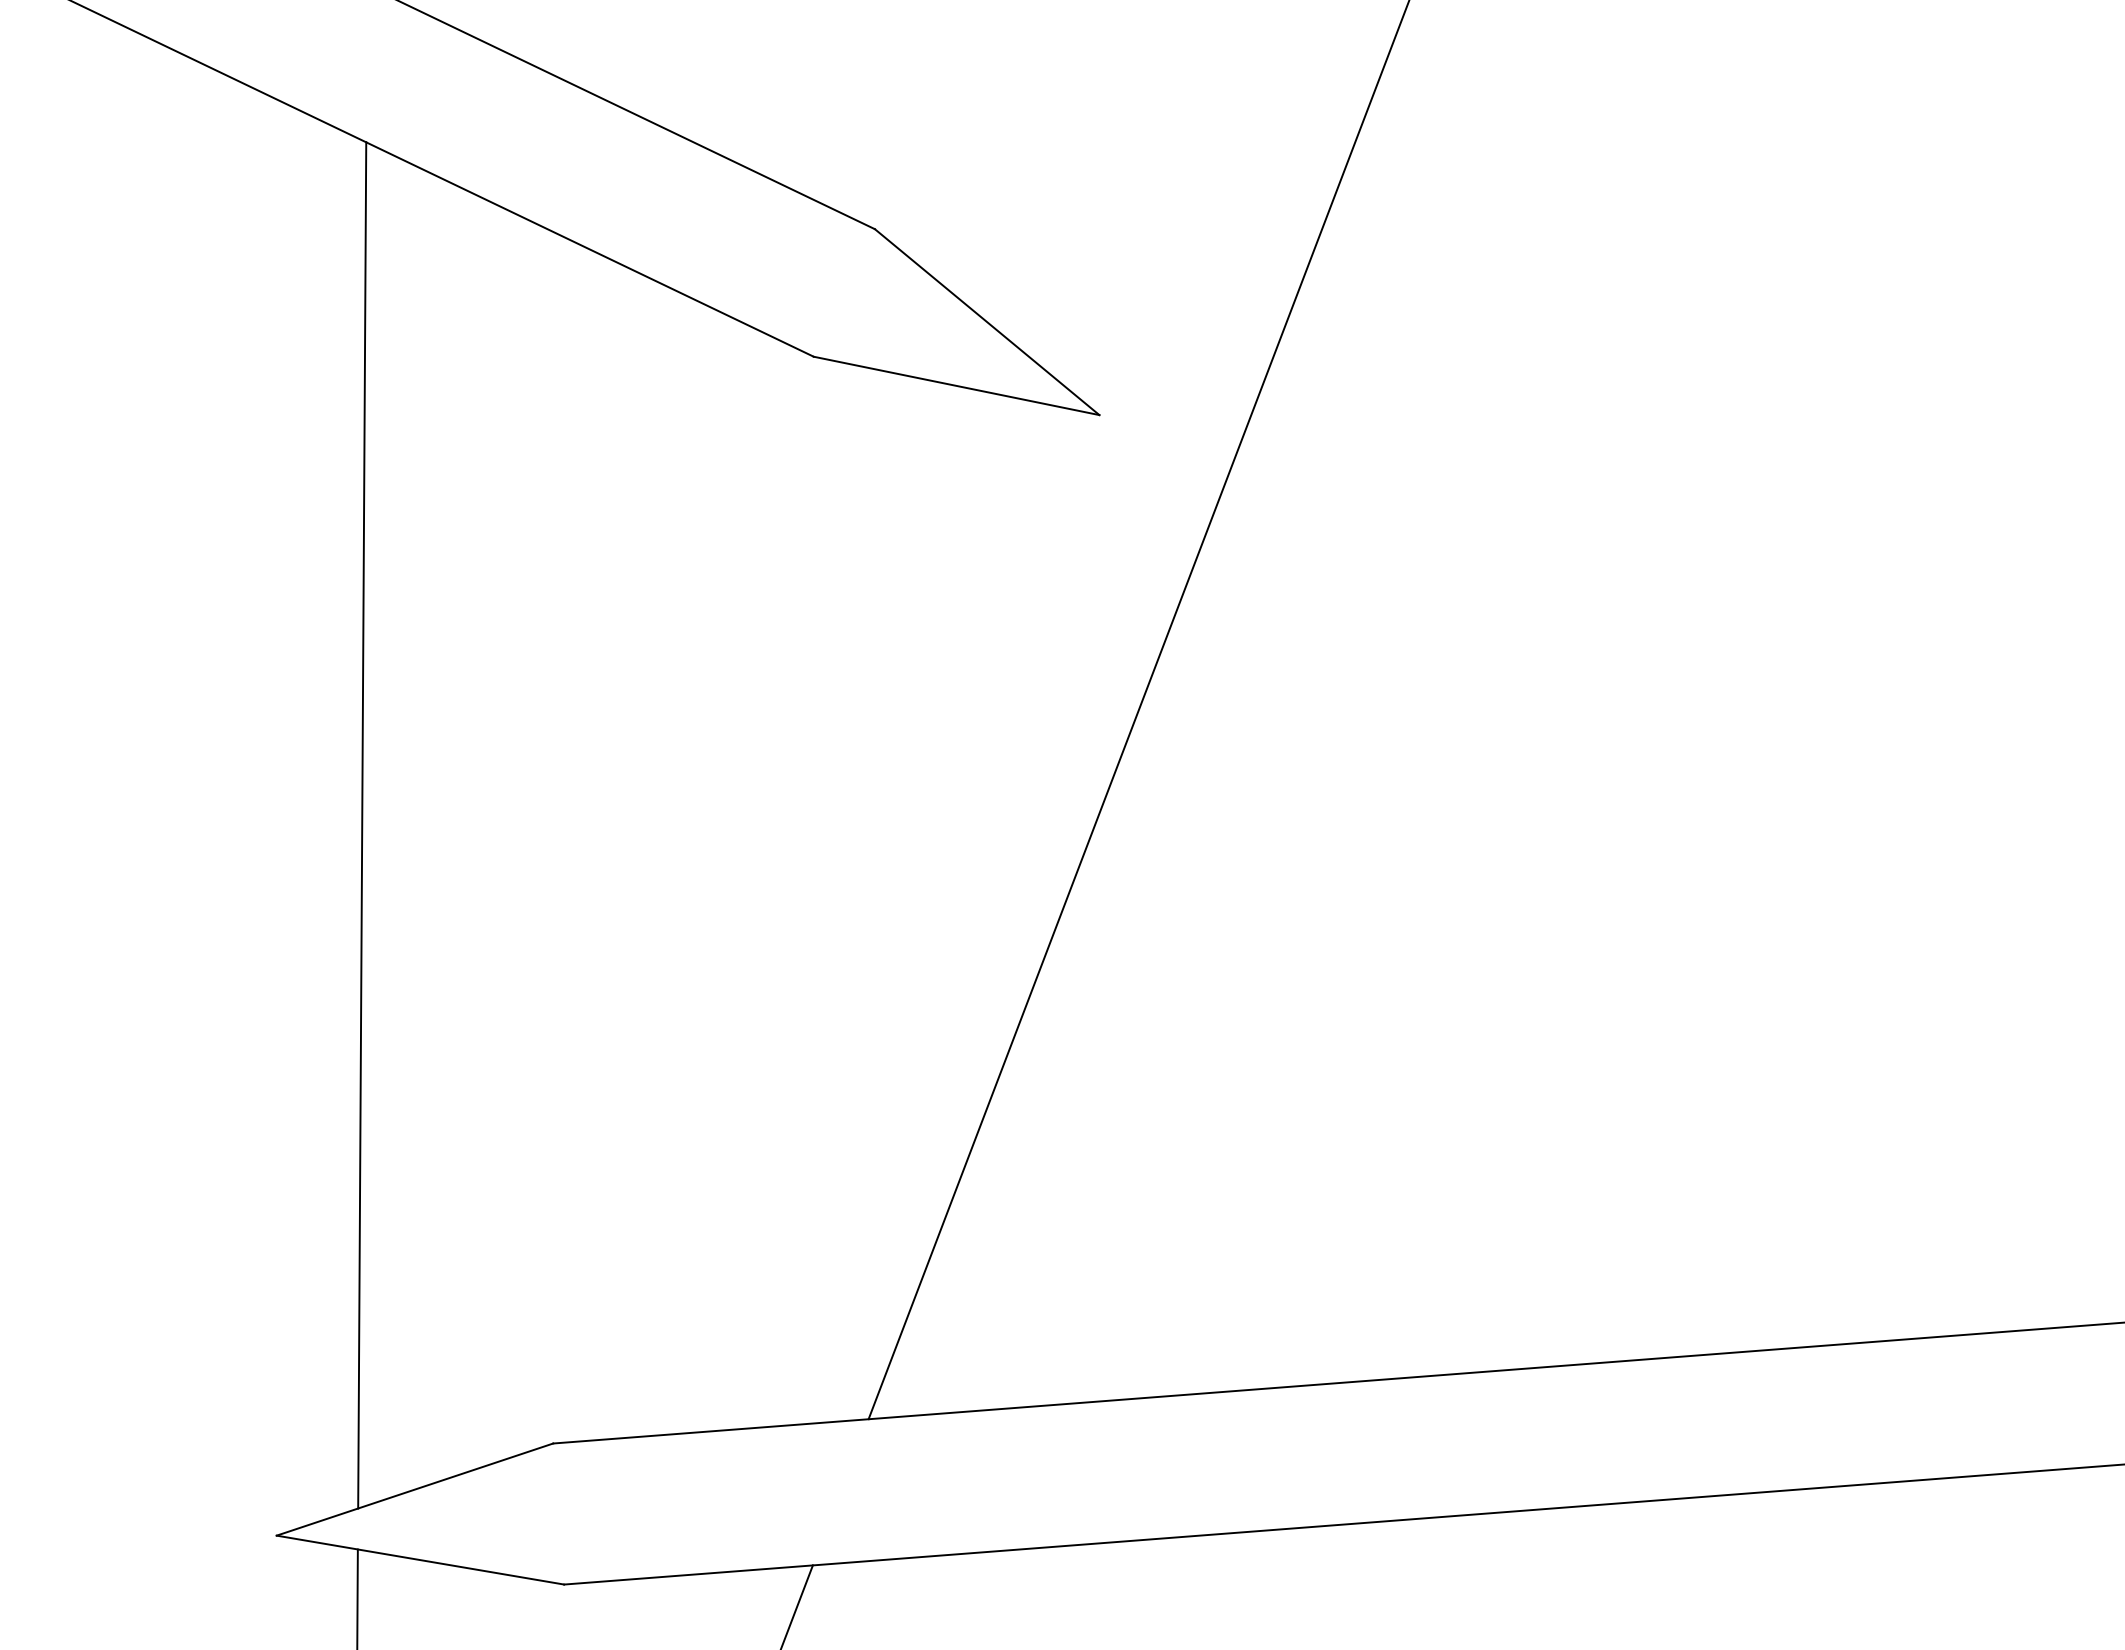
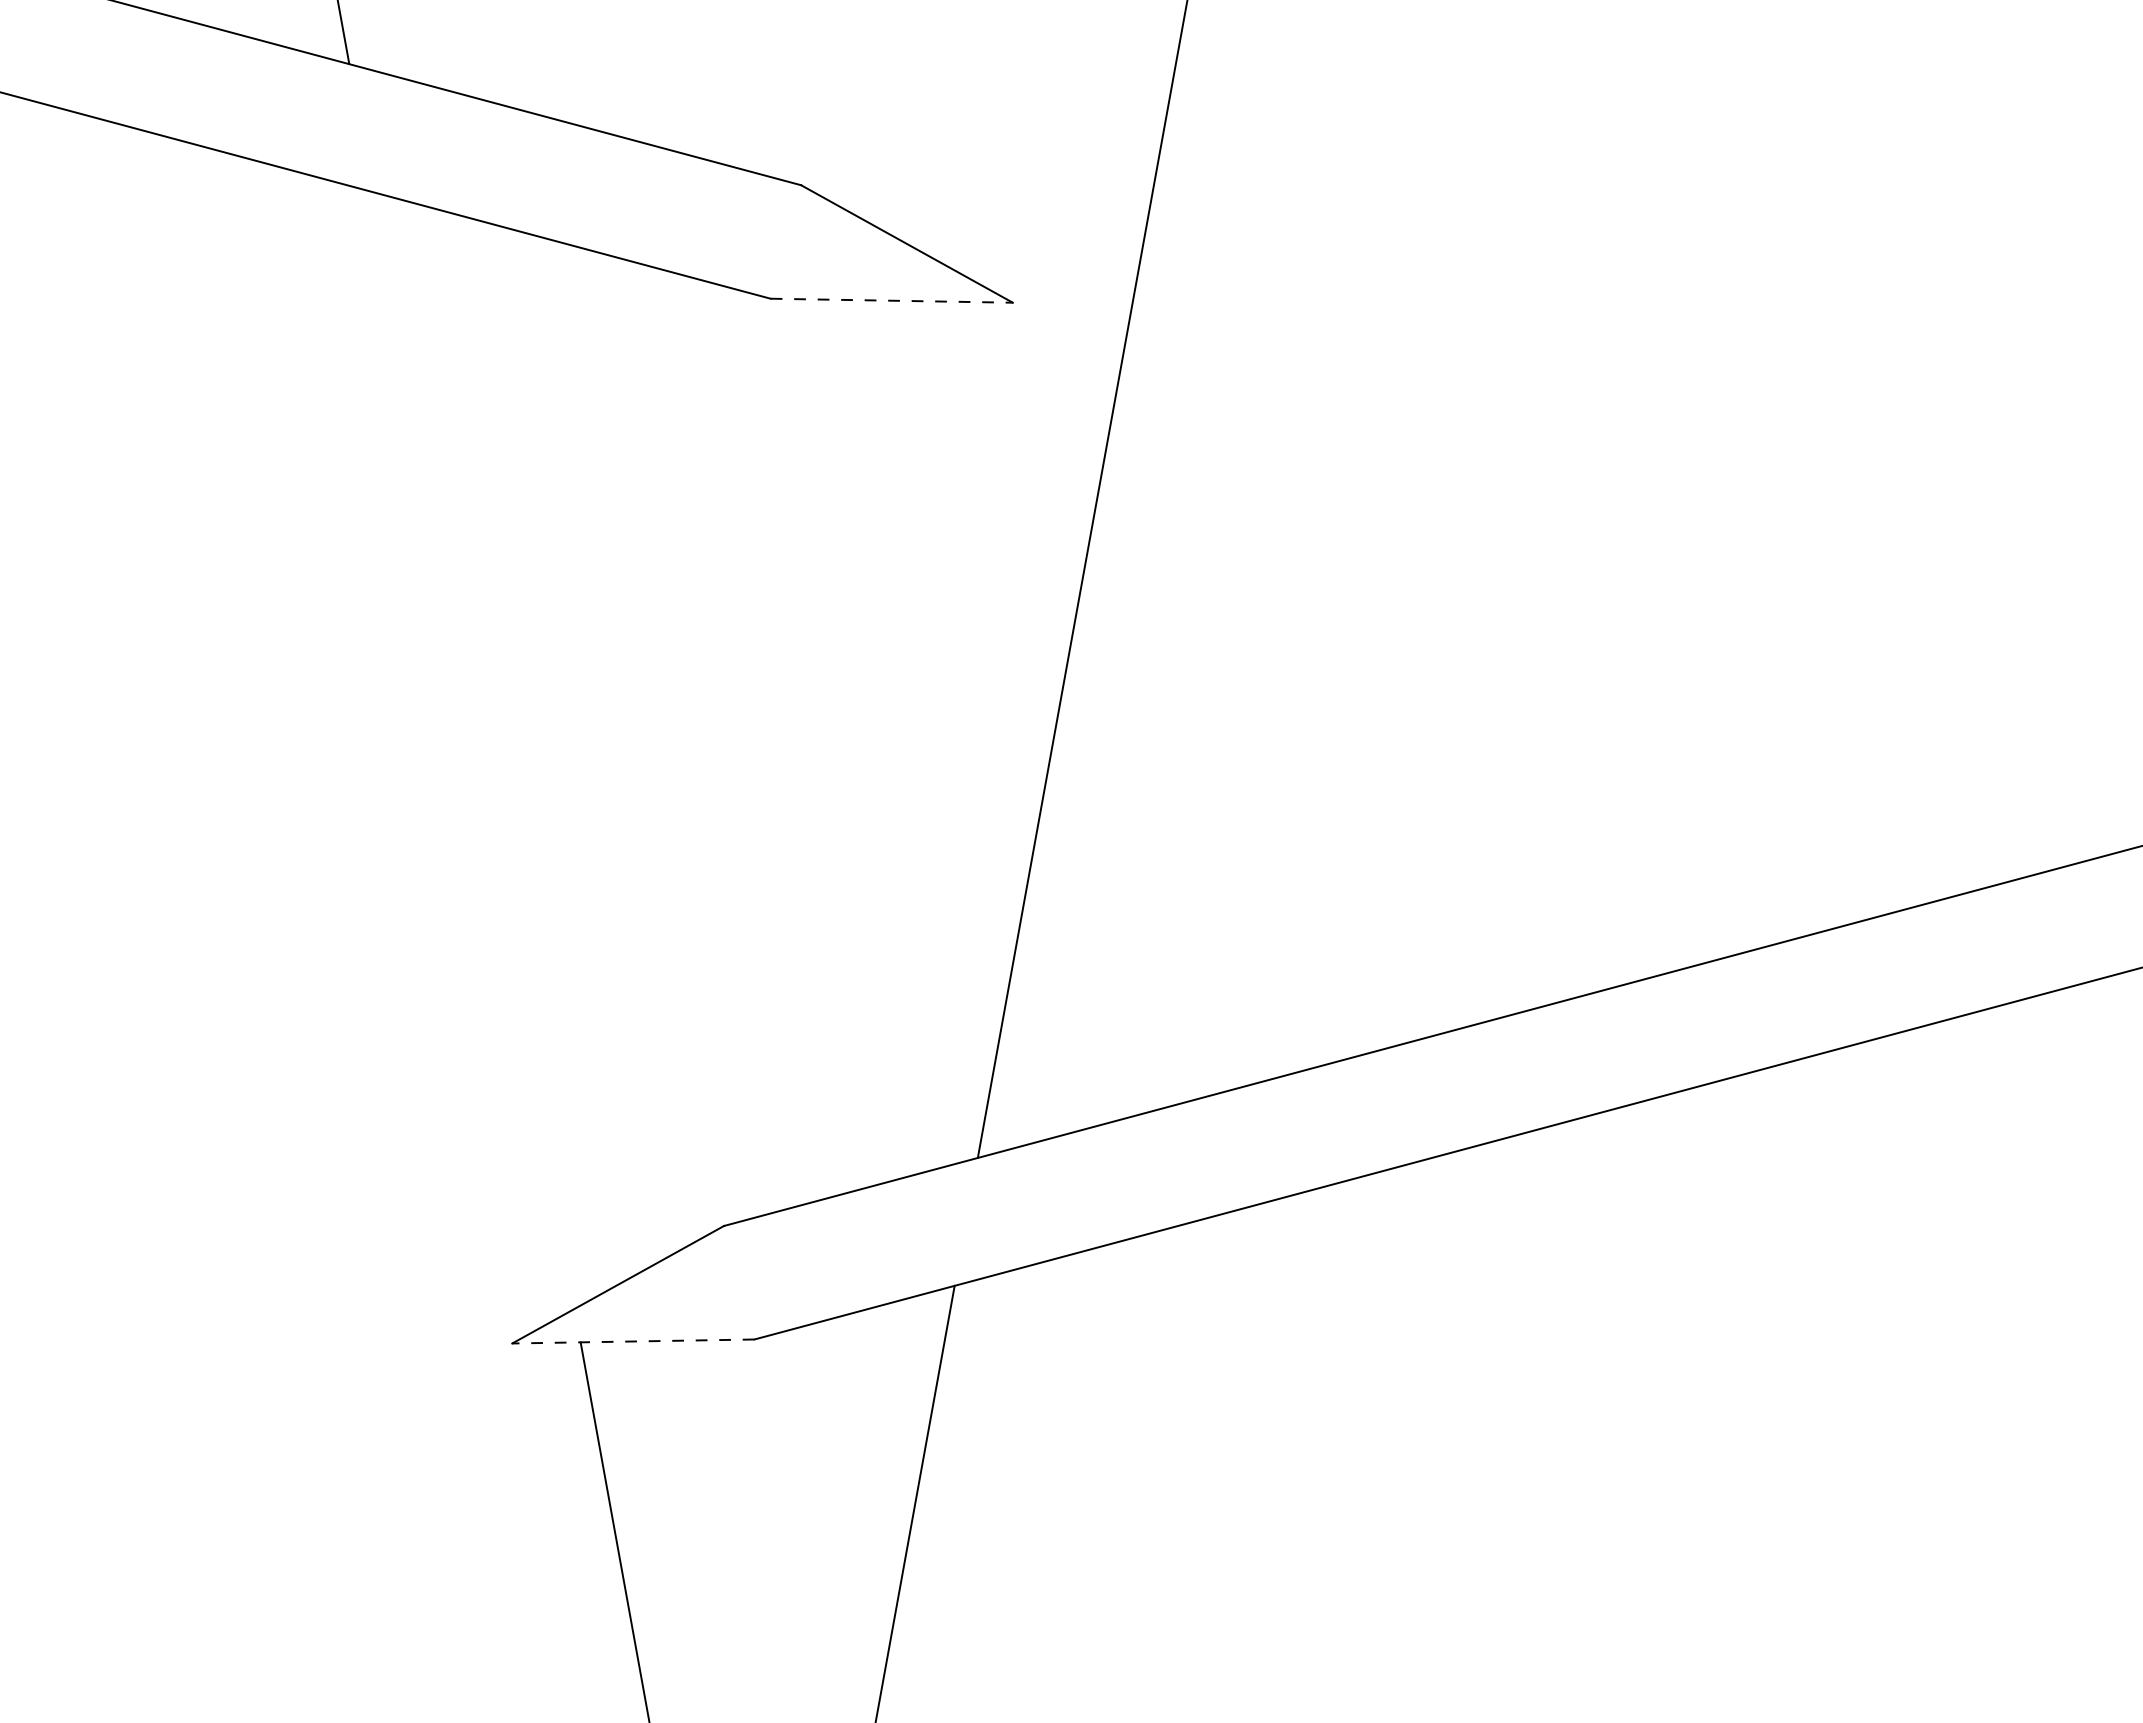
line: (957, 385) -> (892, 300), solid -> dashed
line: (362, 824) -> (473, 749), removed
line: (419, 1559) -> (632, 1341), solid -> dashed

